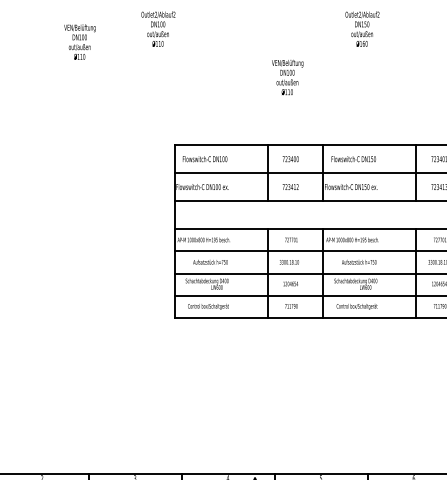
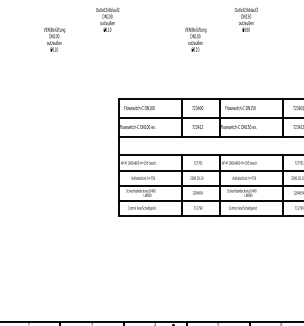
text: (80, 42) -> (54, 39), moved
text: (287, 77) -> (195, 39), moved

